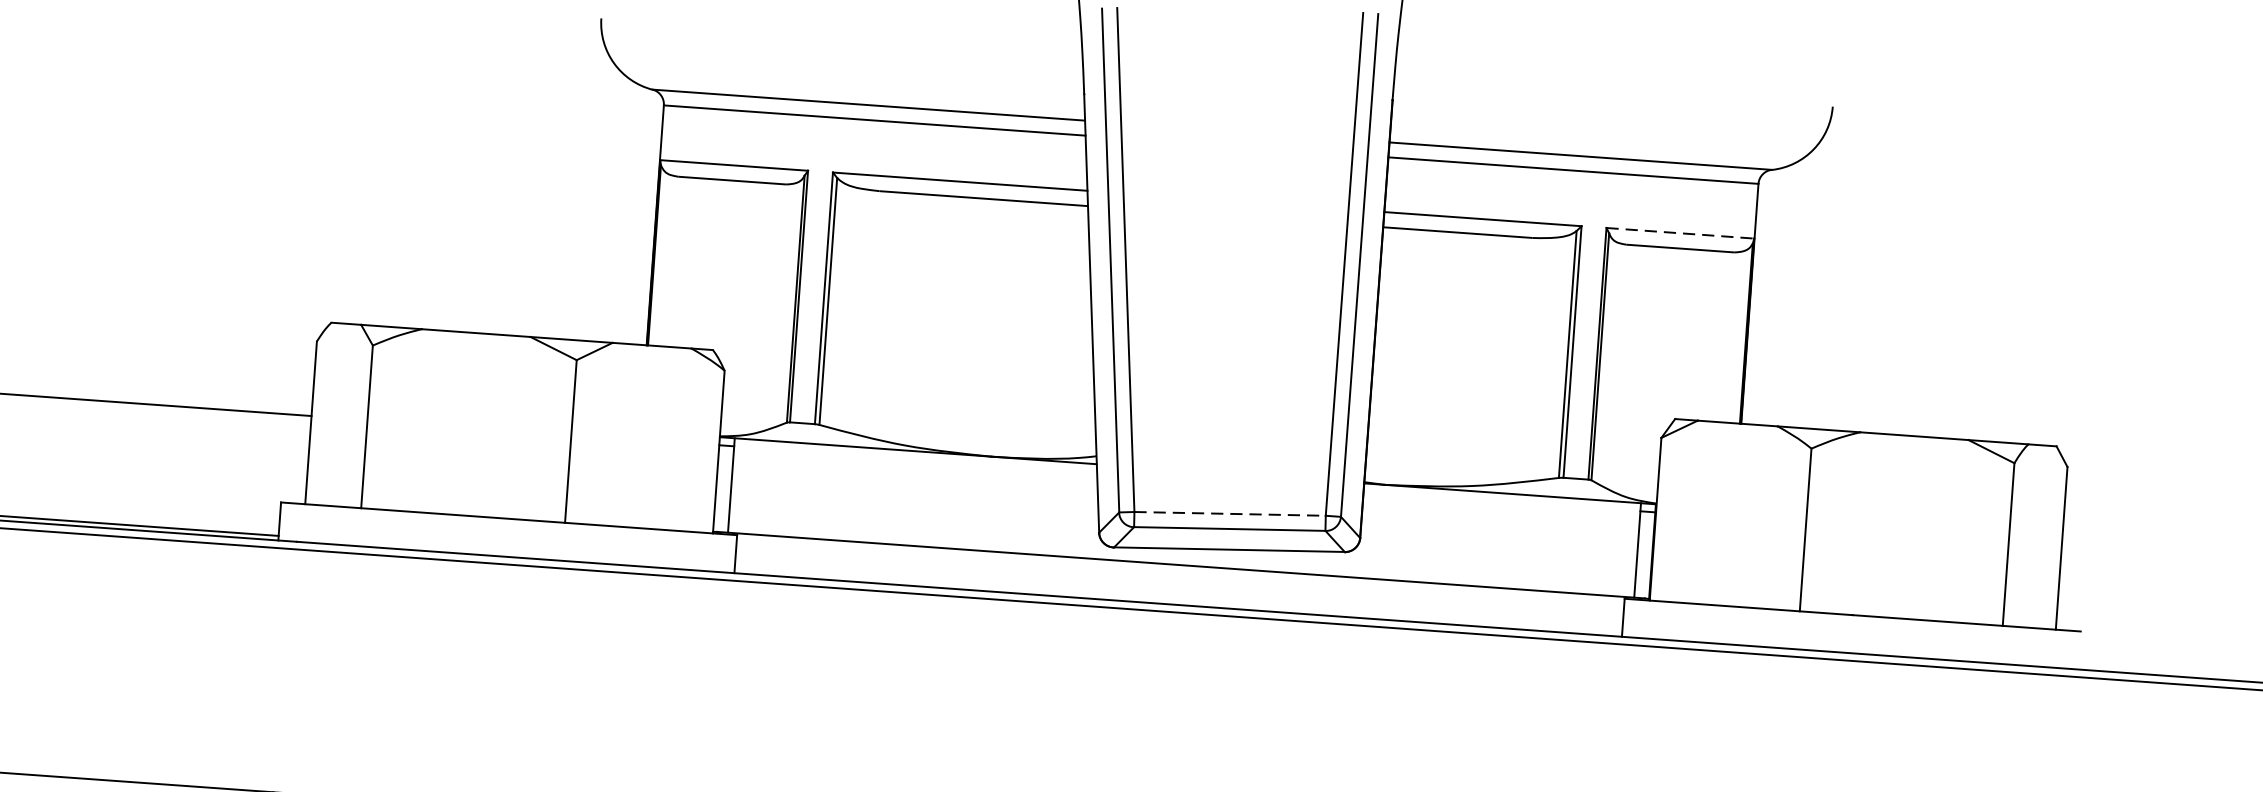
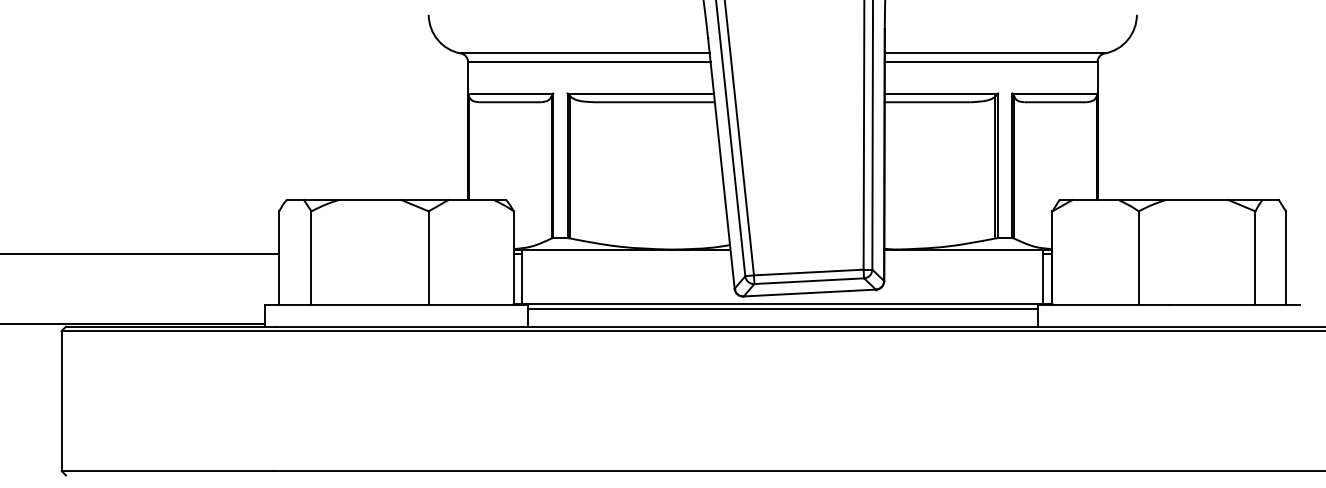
line: (1681, 233) -> (1055, 93), dashed -> solid
line: (1229, 513) -> (808, 272), dashed -> solid
line: (1179, 574) -> (782, 309), added

